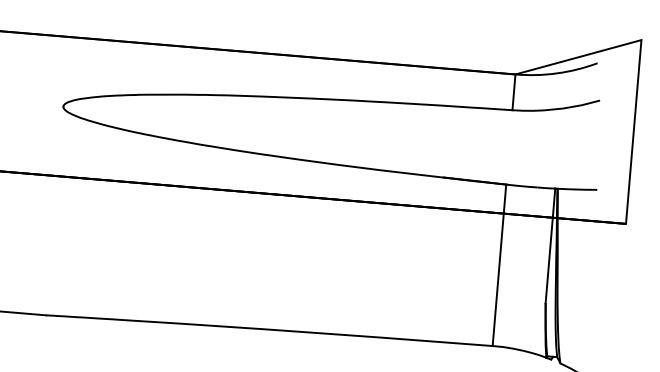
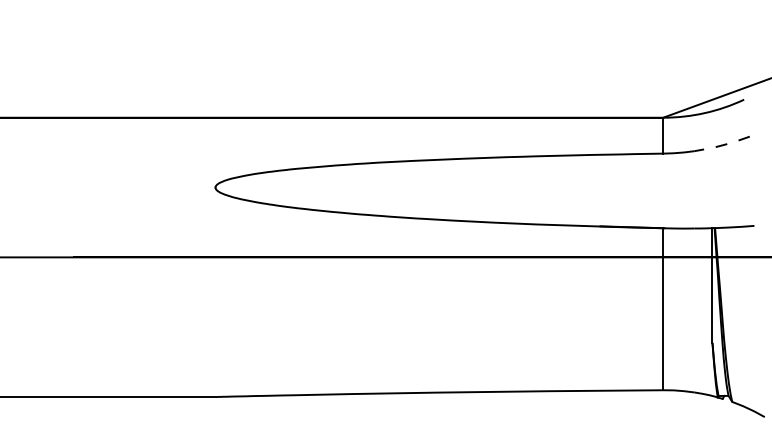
line: (571, 107) -> (721, 145), solid -> dashed

